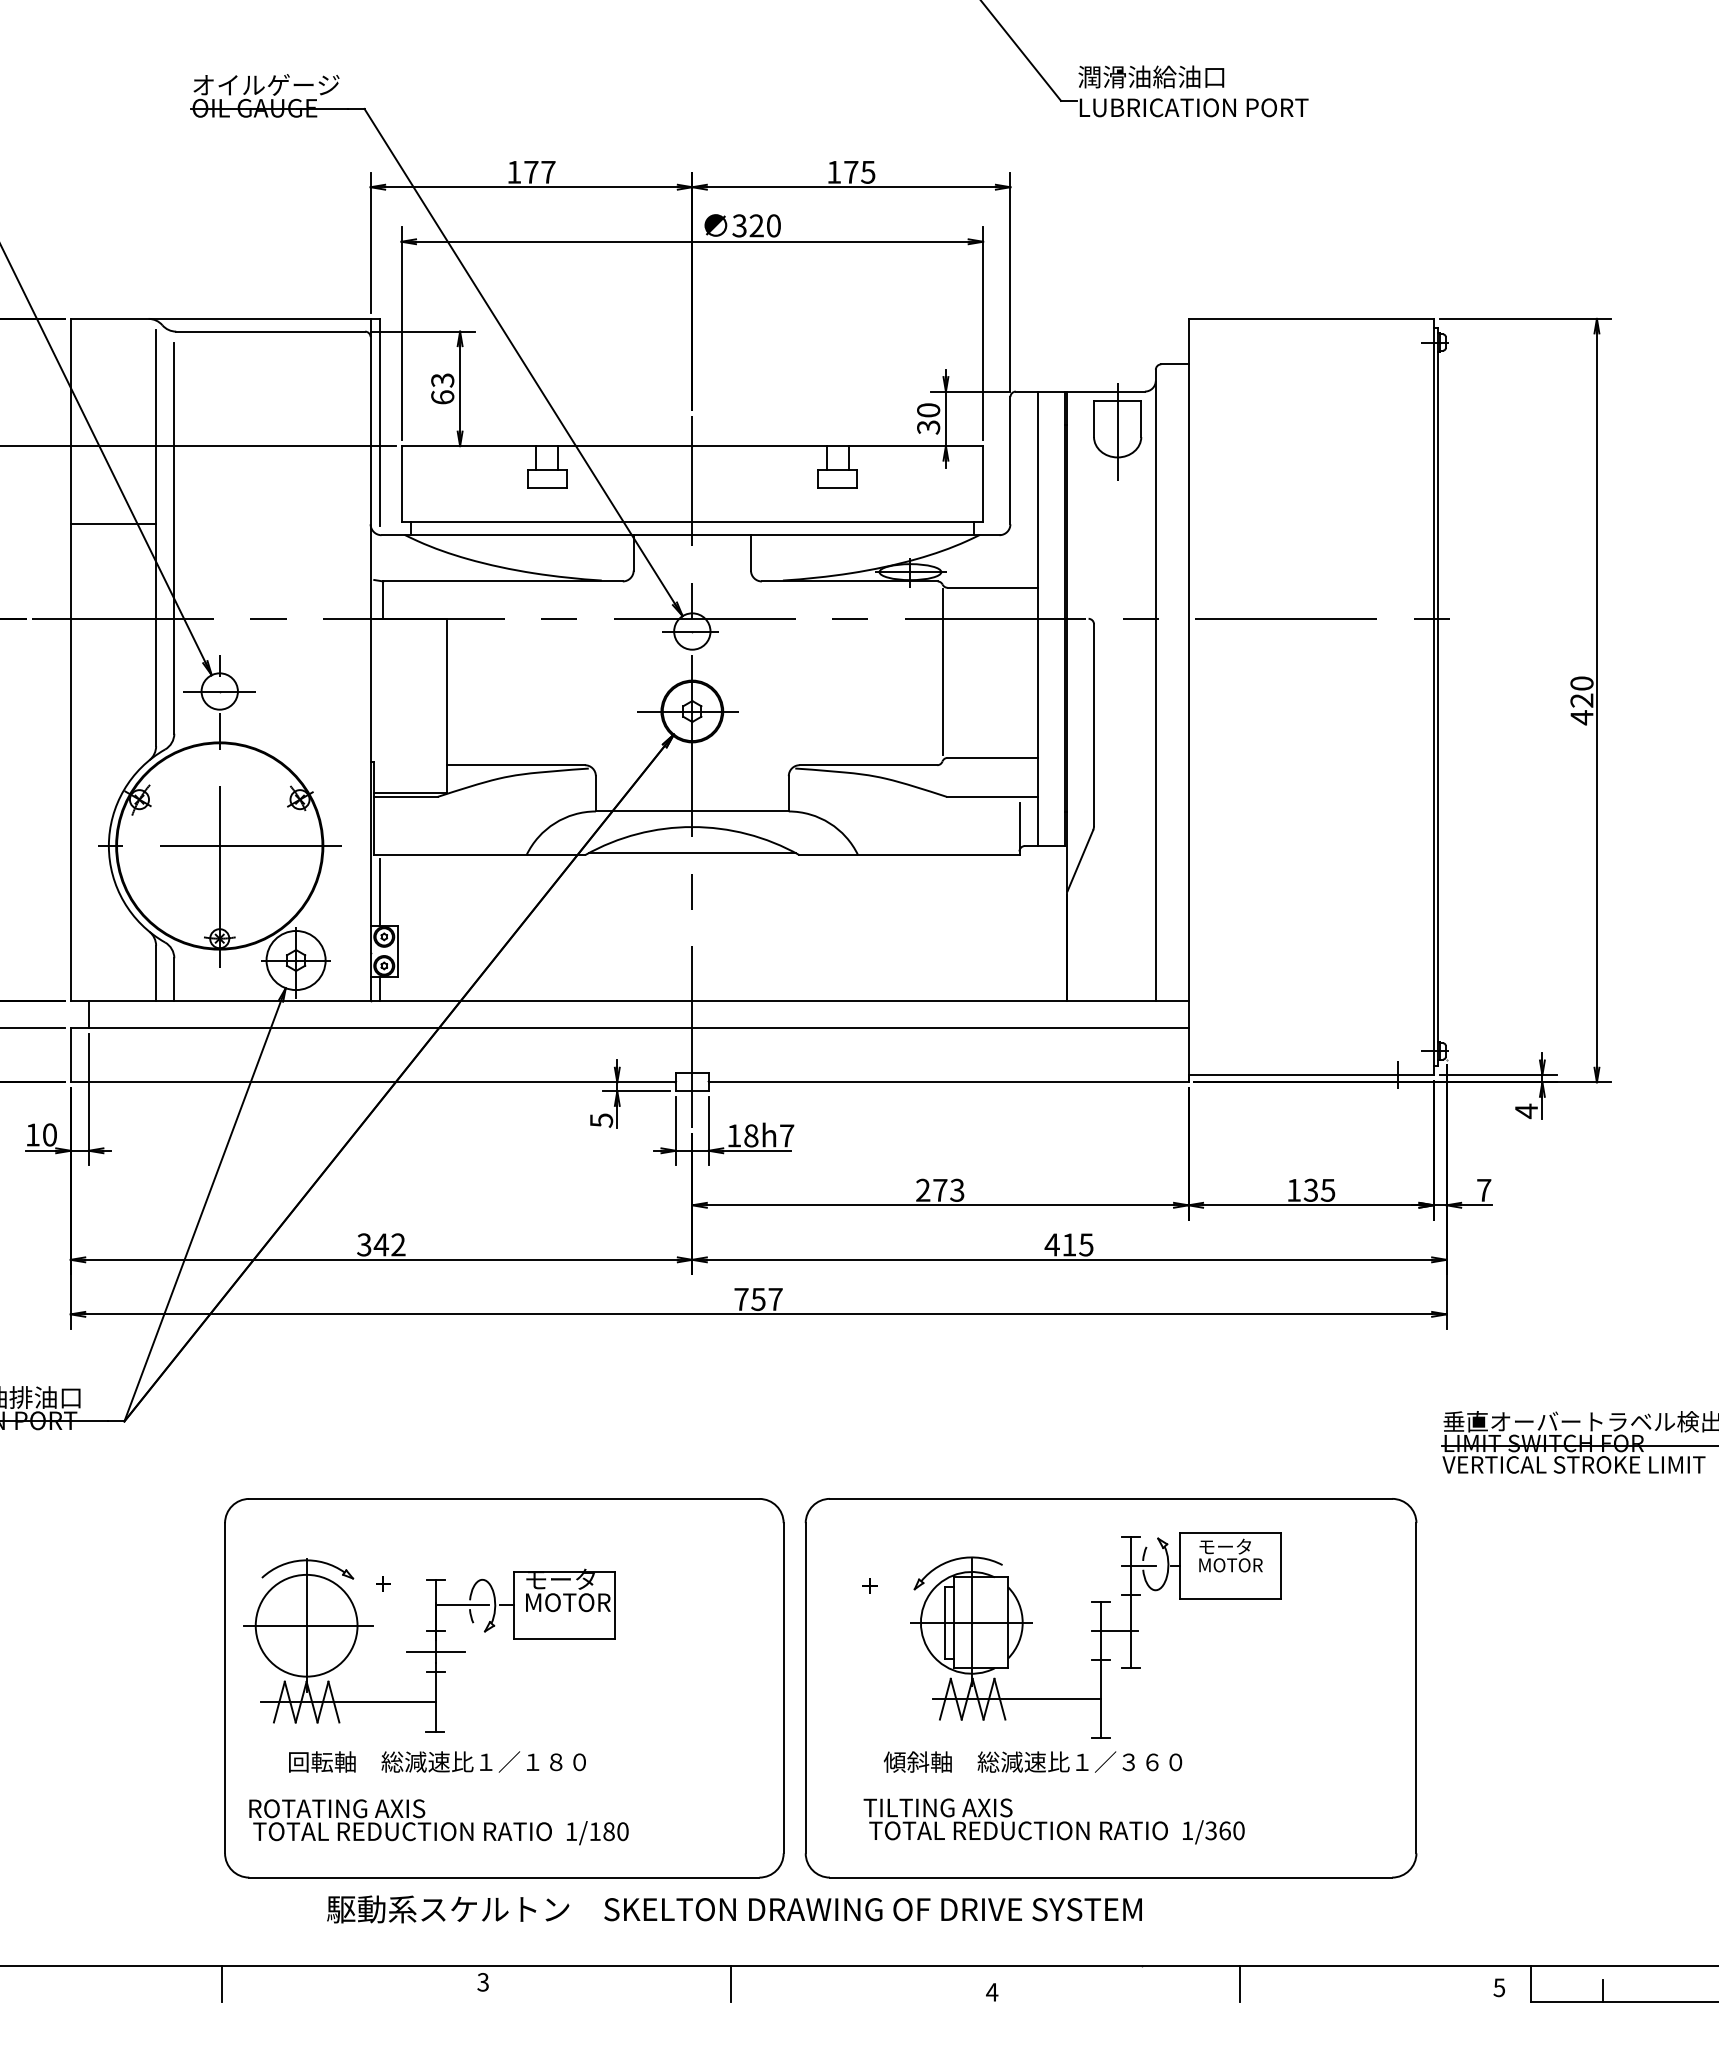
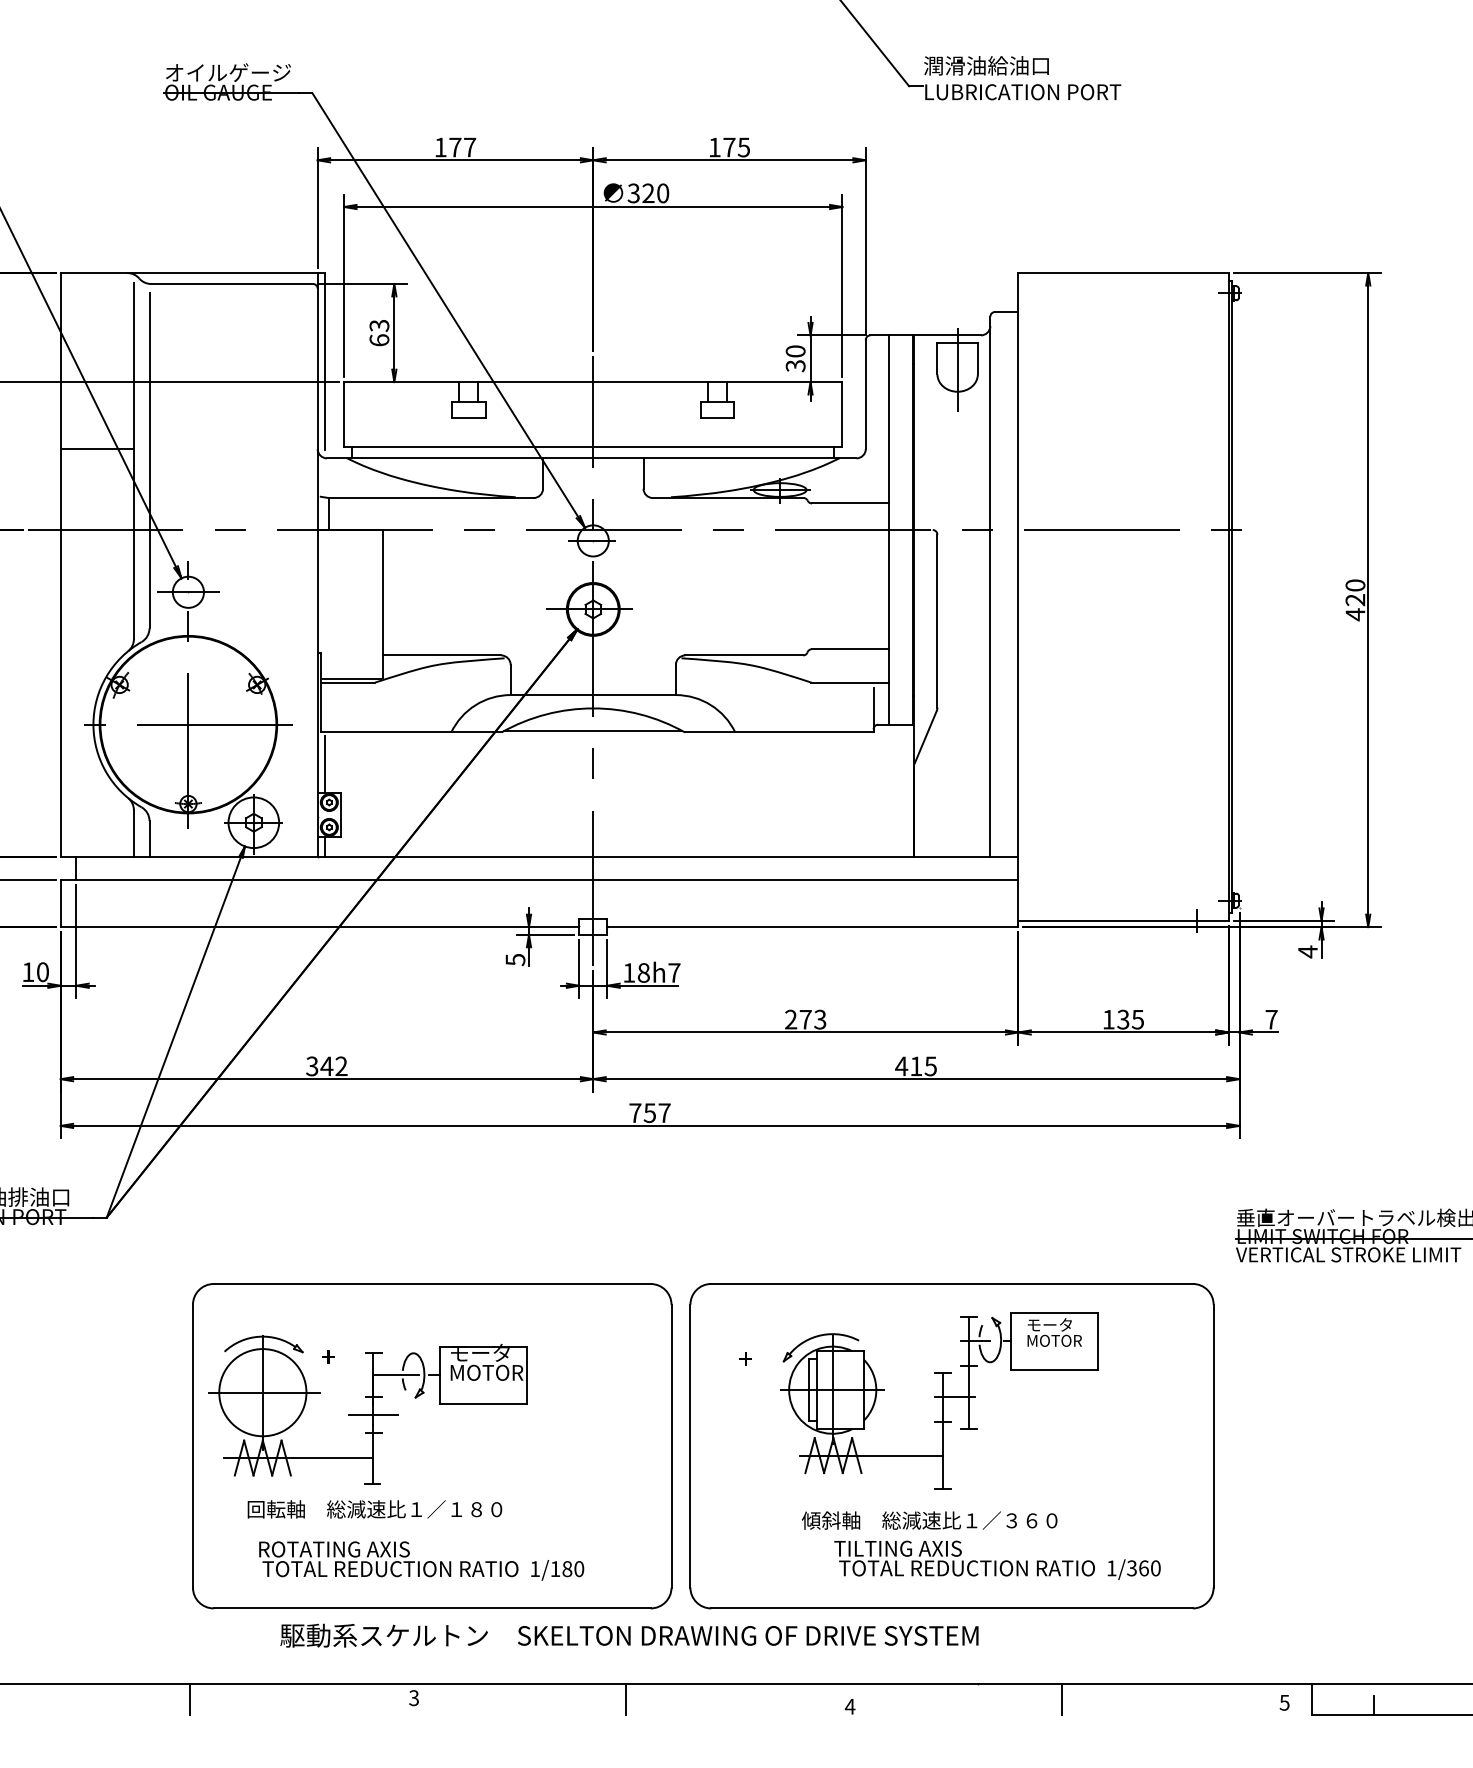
line: (943, 671) -> (808, 575), removed
text: (1033, 1761) -> (930, 1520), moved
text: (1053, 1821) -> (996, 1560), moved
text: (438, 1822) -> (421, 1561), moved

